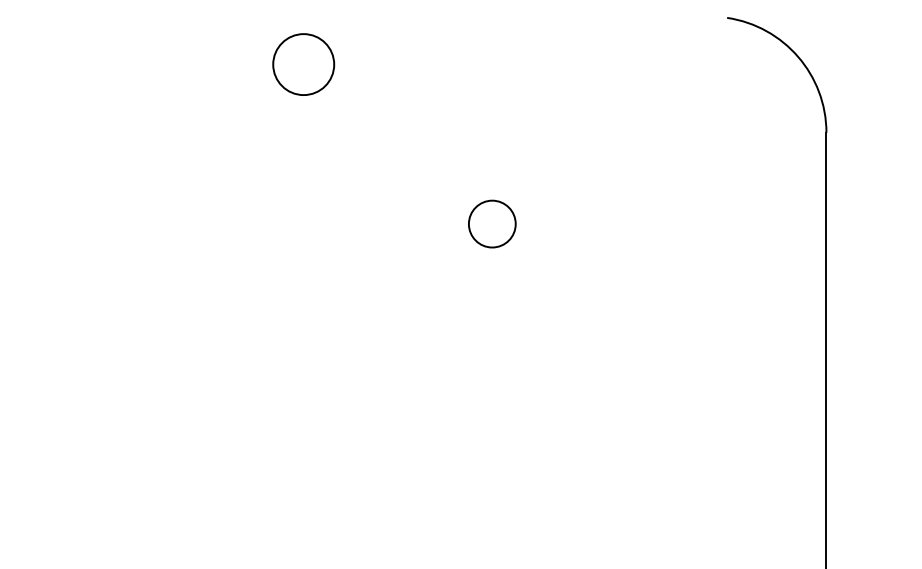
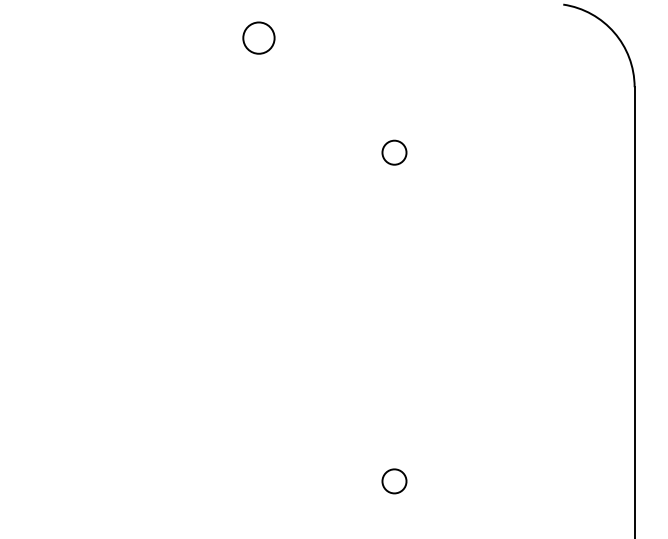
circle: (303, 63) -> (258, 37), size x0.71
circle: (492, 223) -> (394, 152), size x0.71

